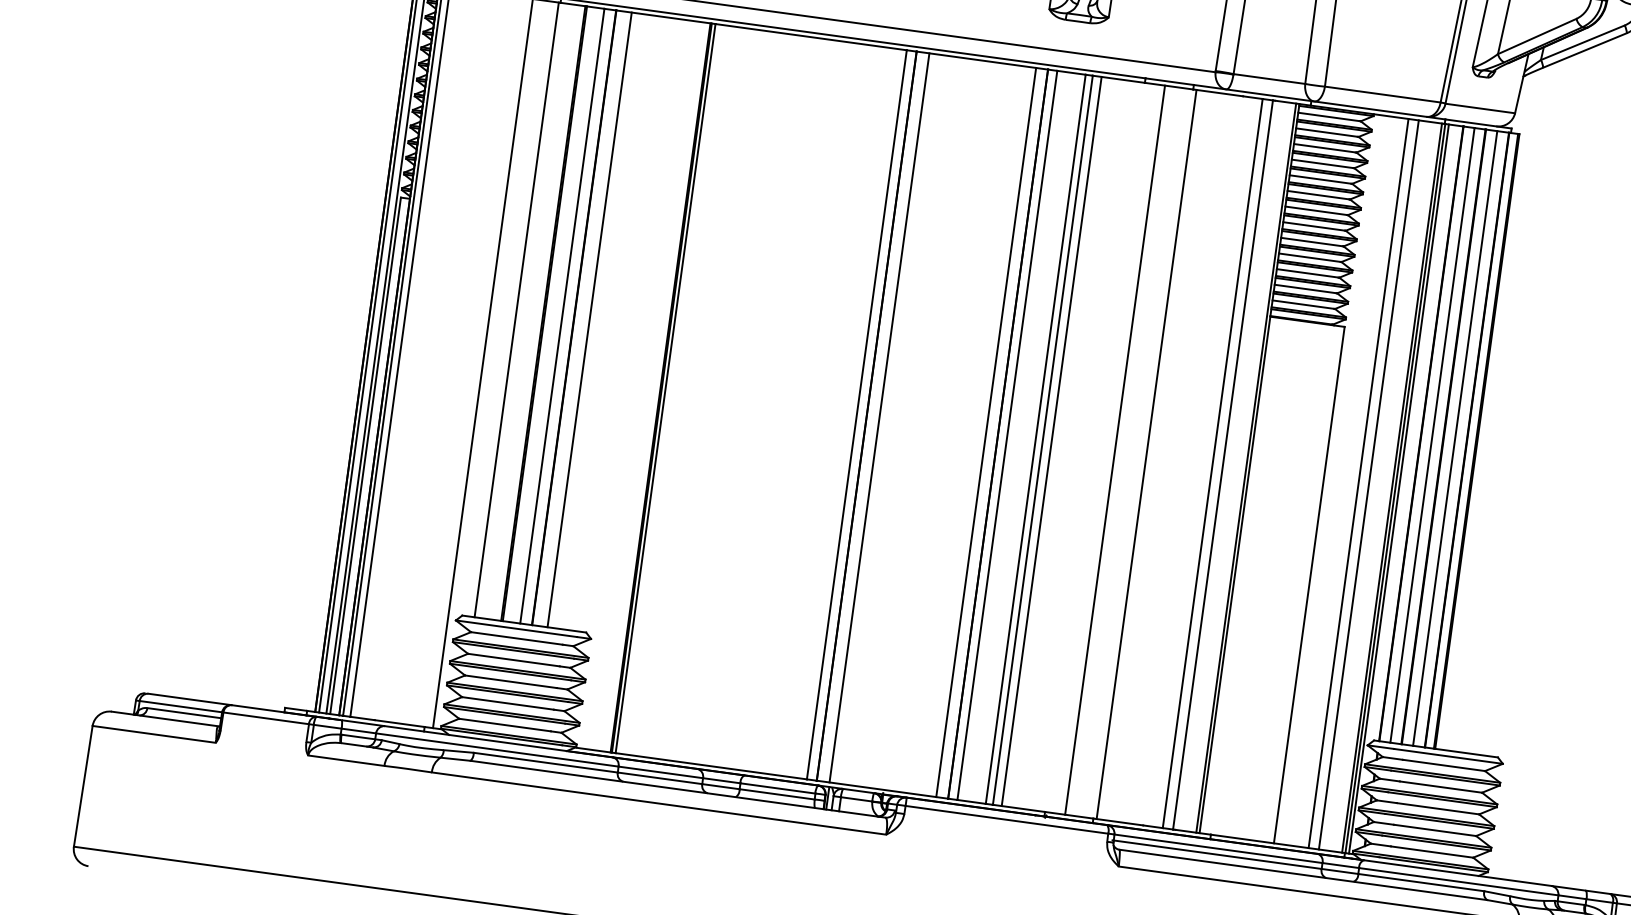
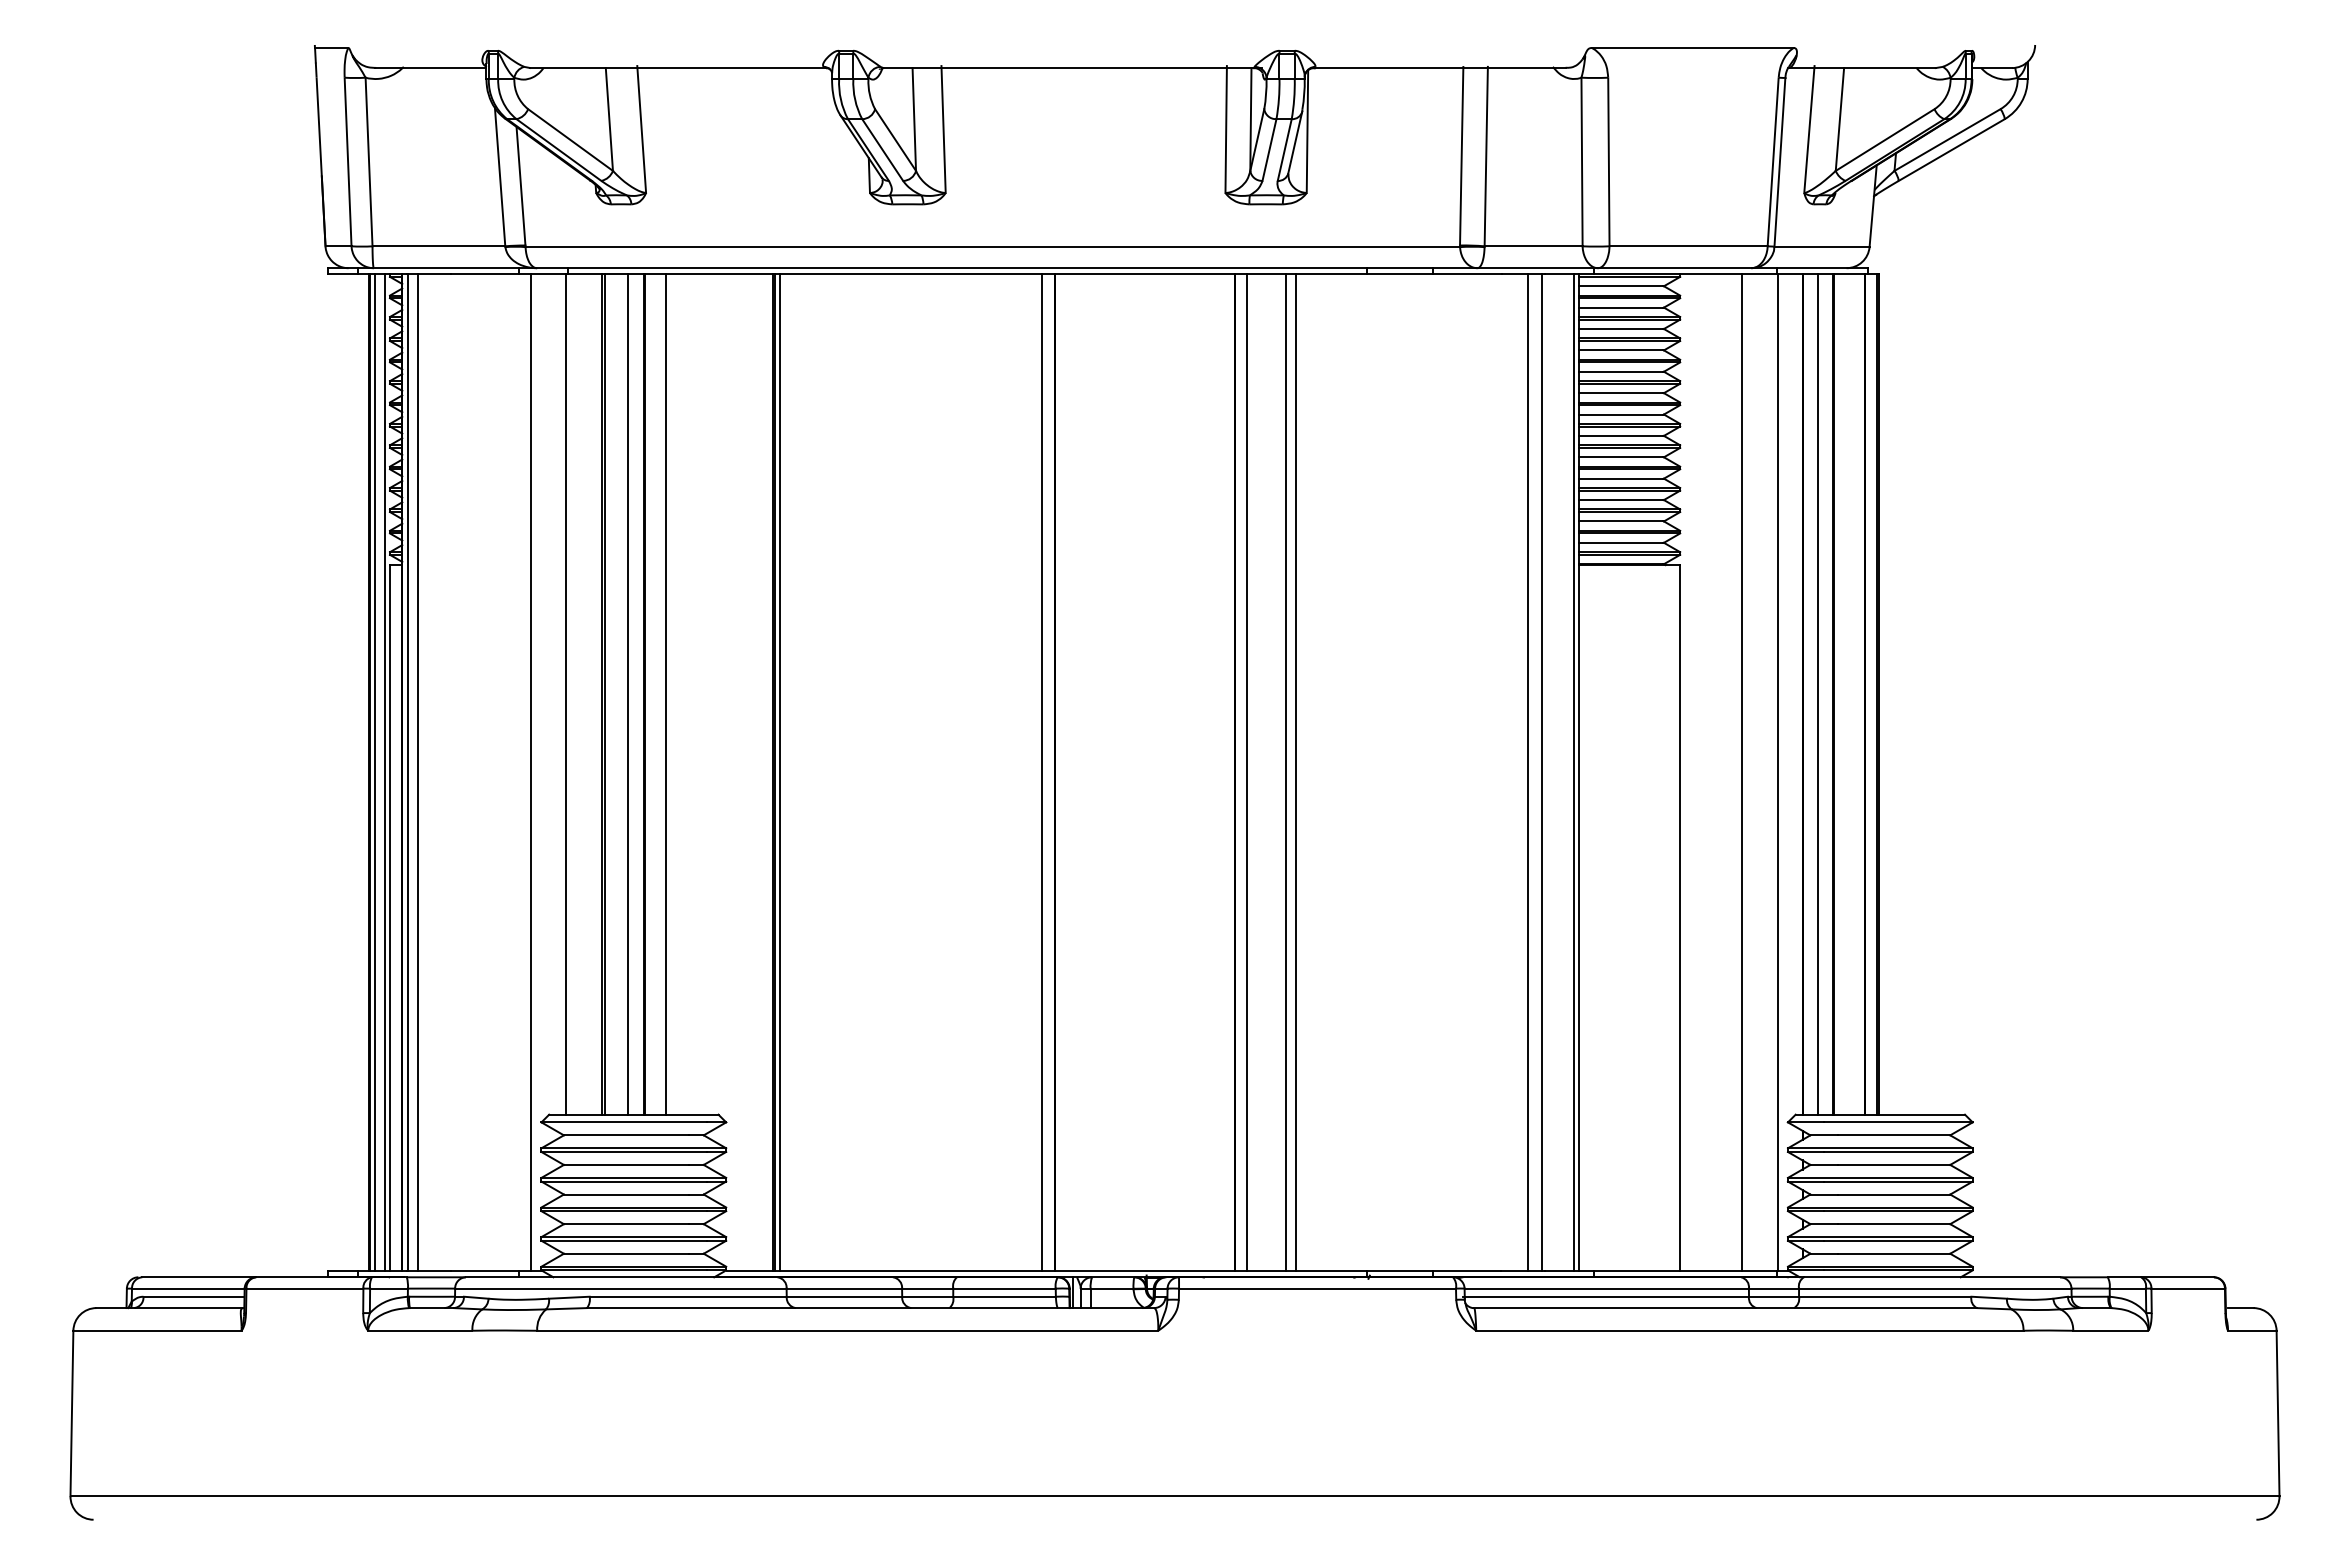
line: (879, 417) -> (1072, 772), removed
line: (986, 432) -> (1218, 772), removed
line: (1454, 438) -> (1848, 694), removed
line: (1052, 441) -> (1308, 772), removed
line: (1114, 449) -> (1394, 772), removed
line: (1146, 454) -> (1437, 772), removed
line: (1358, 483) -> (1727, 772), removed
line: (1392, 487) -> (1773, 772), removed
line: (1398, 488) -> (1782, 772), removed

